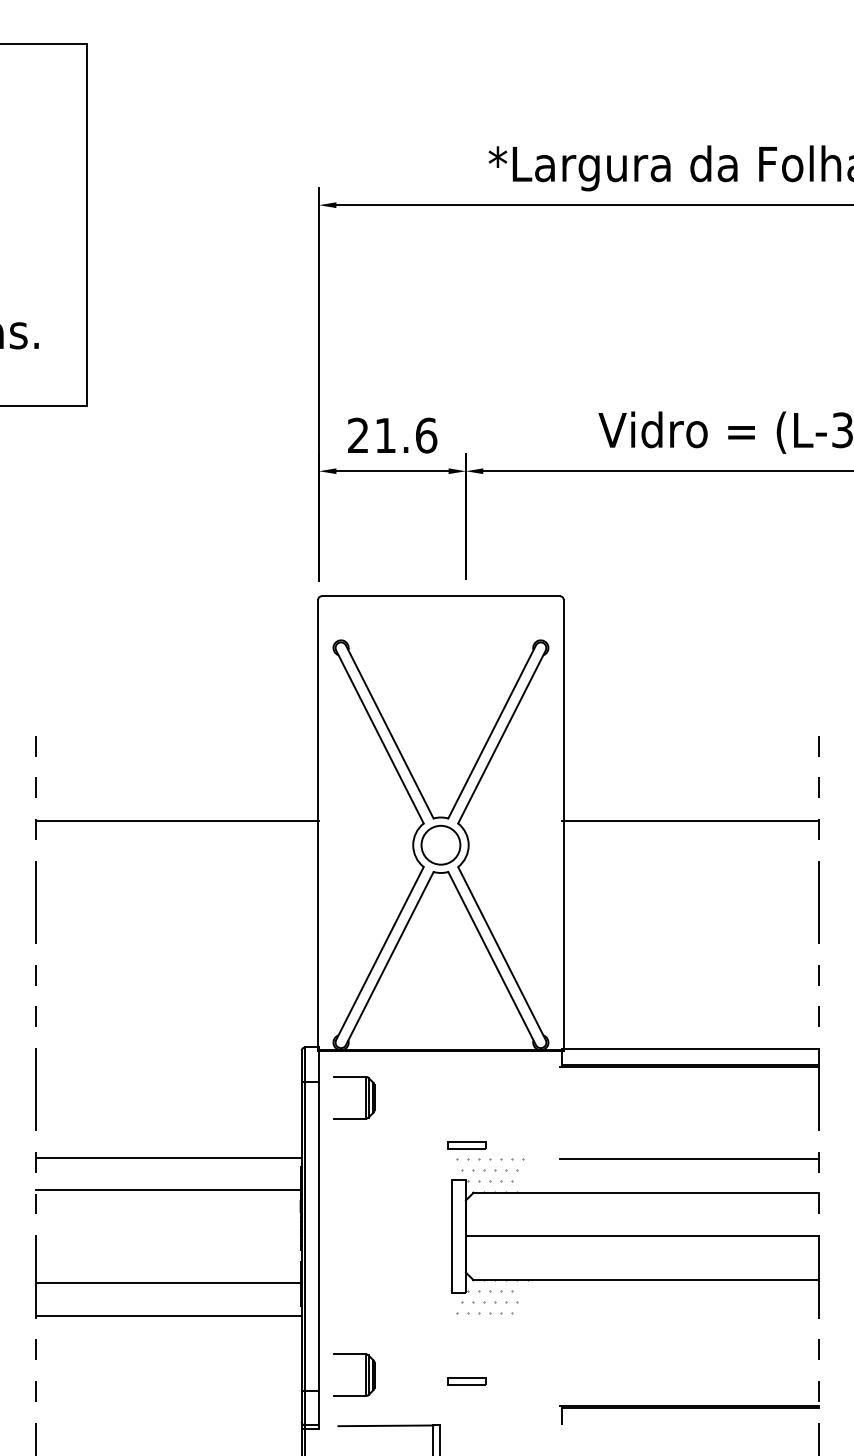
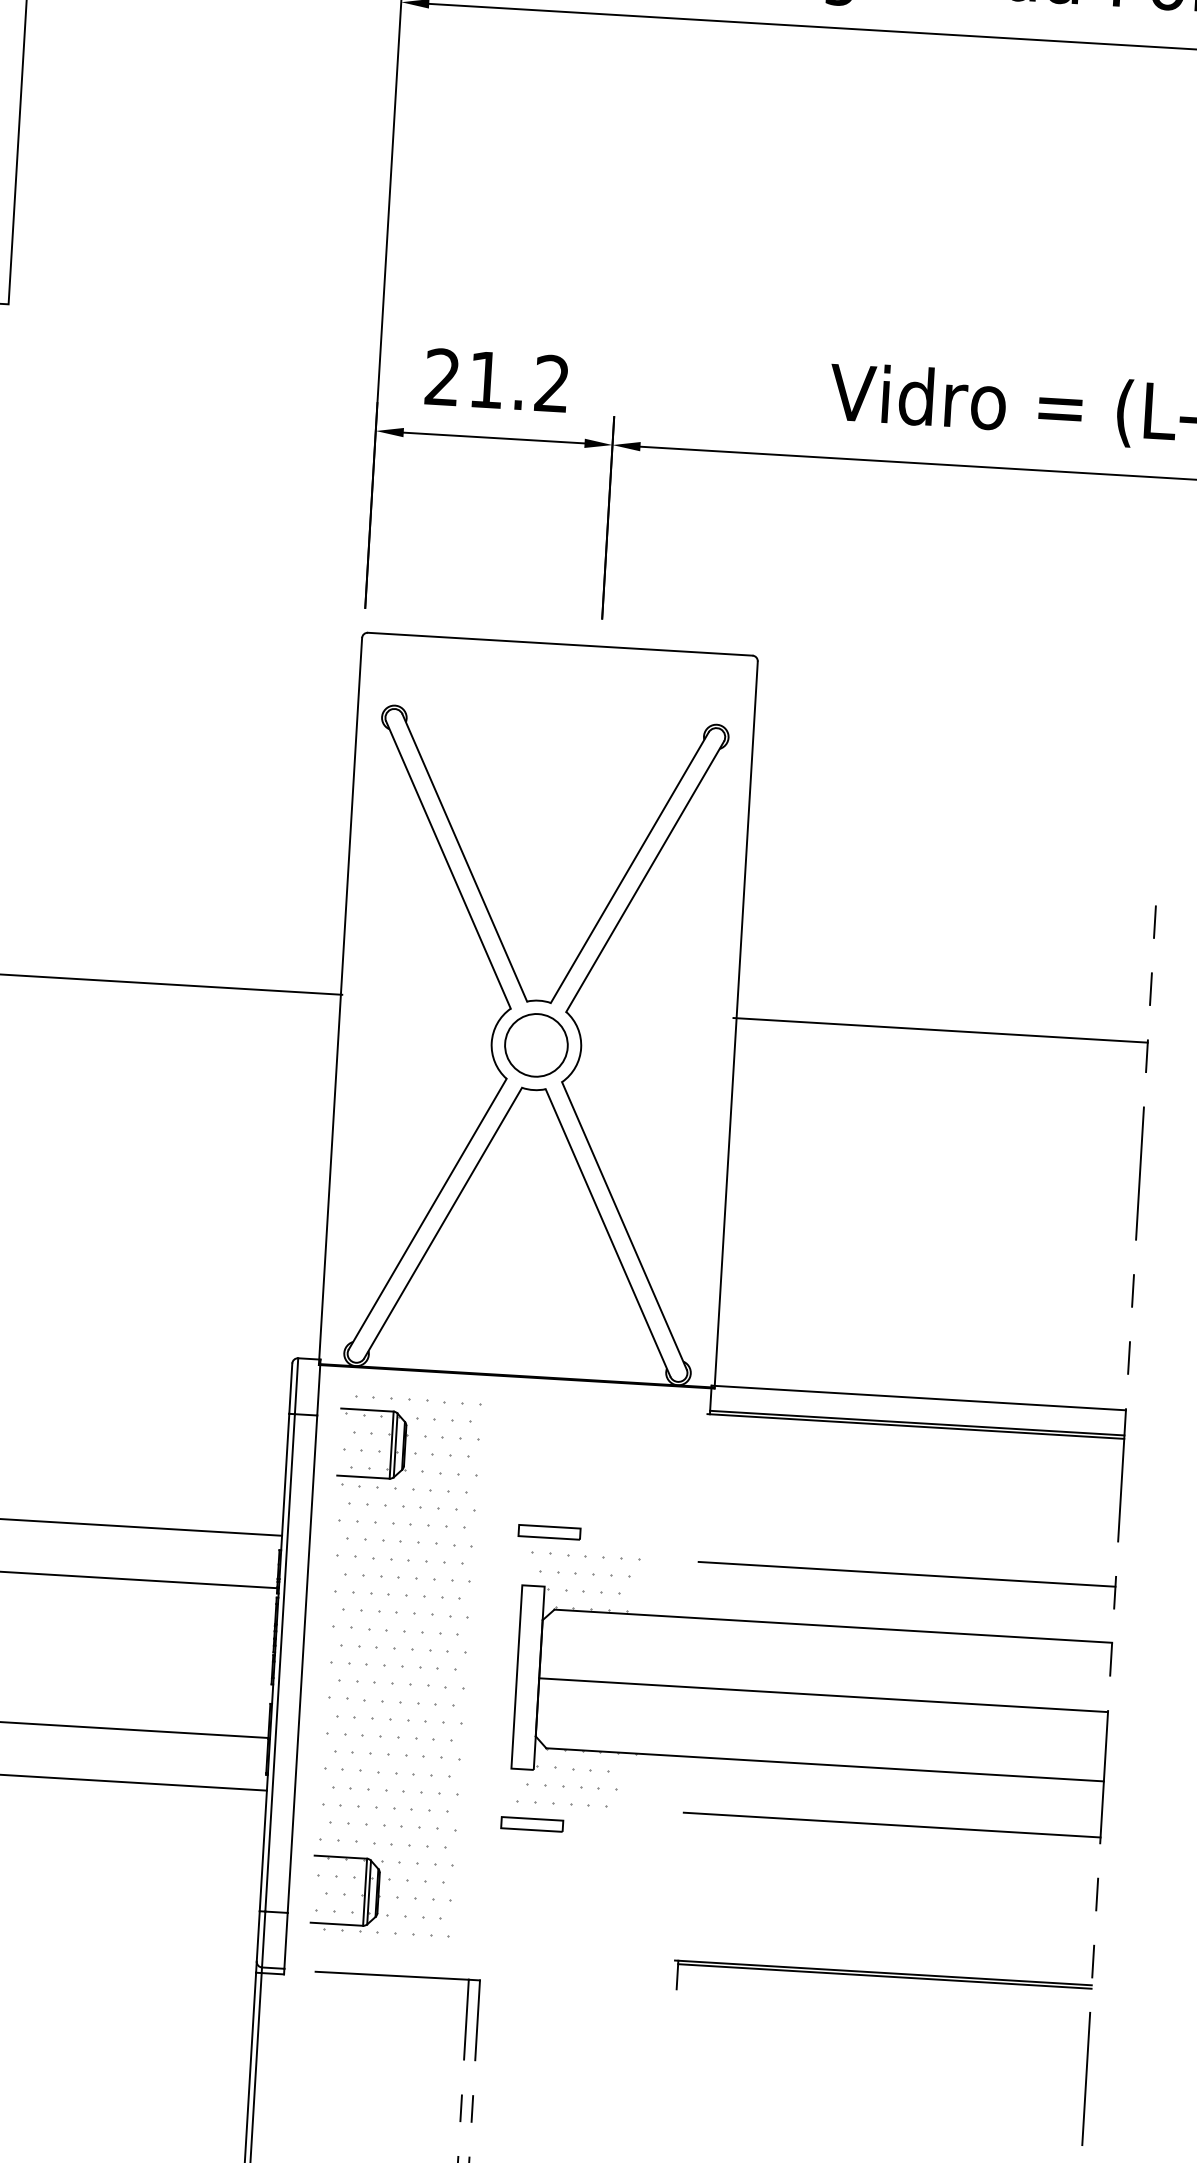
text: (426, 435) -> (552, 383), 21.6 -> 21.2
hatch: (377, 1233) -> (396, 1664), added
line: (689, 1314) -> (892, 1825), added
part: (466, 1381) -> (531, 1825), moved

